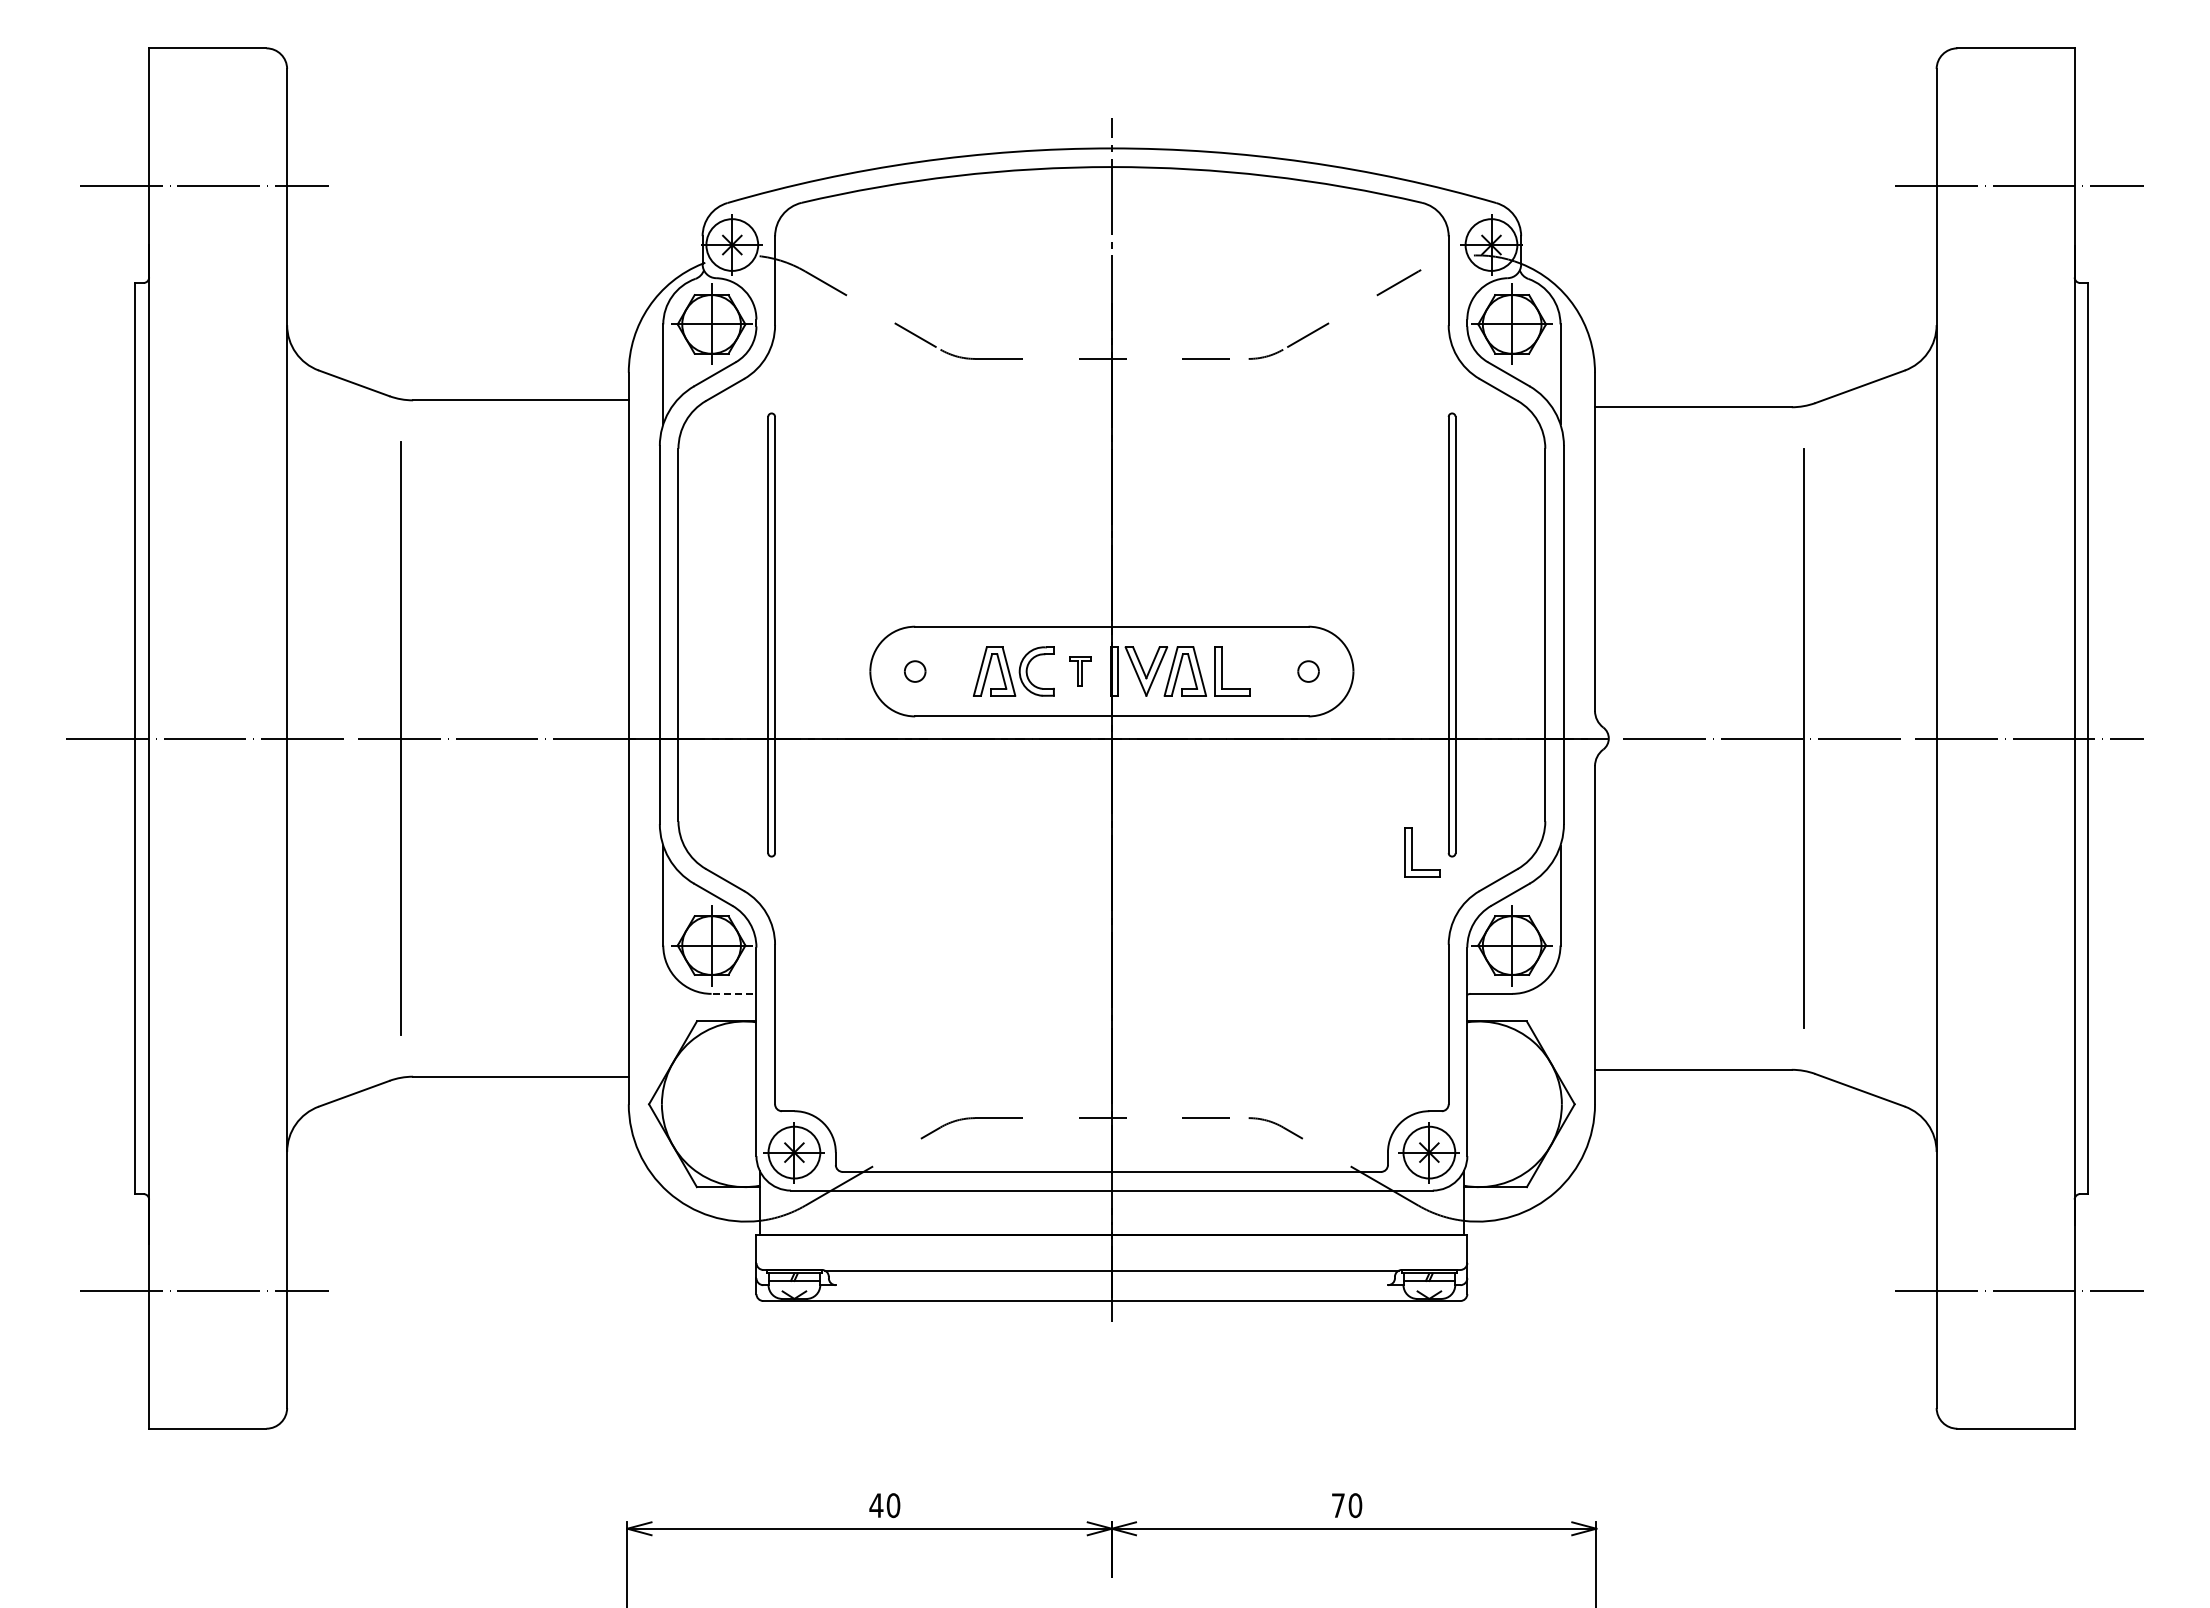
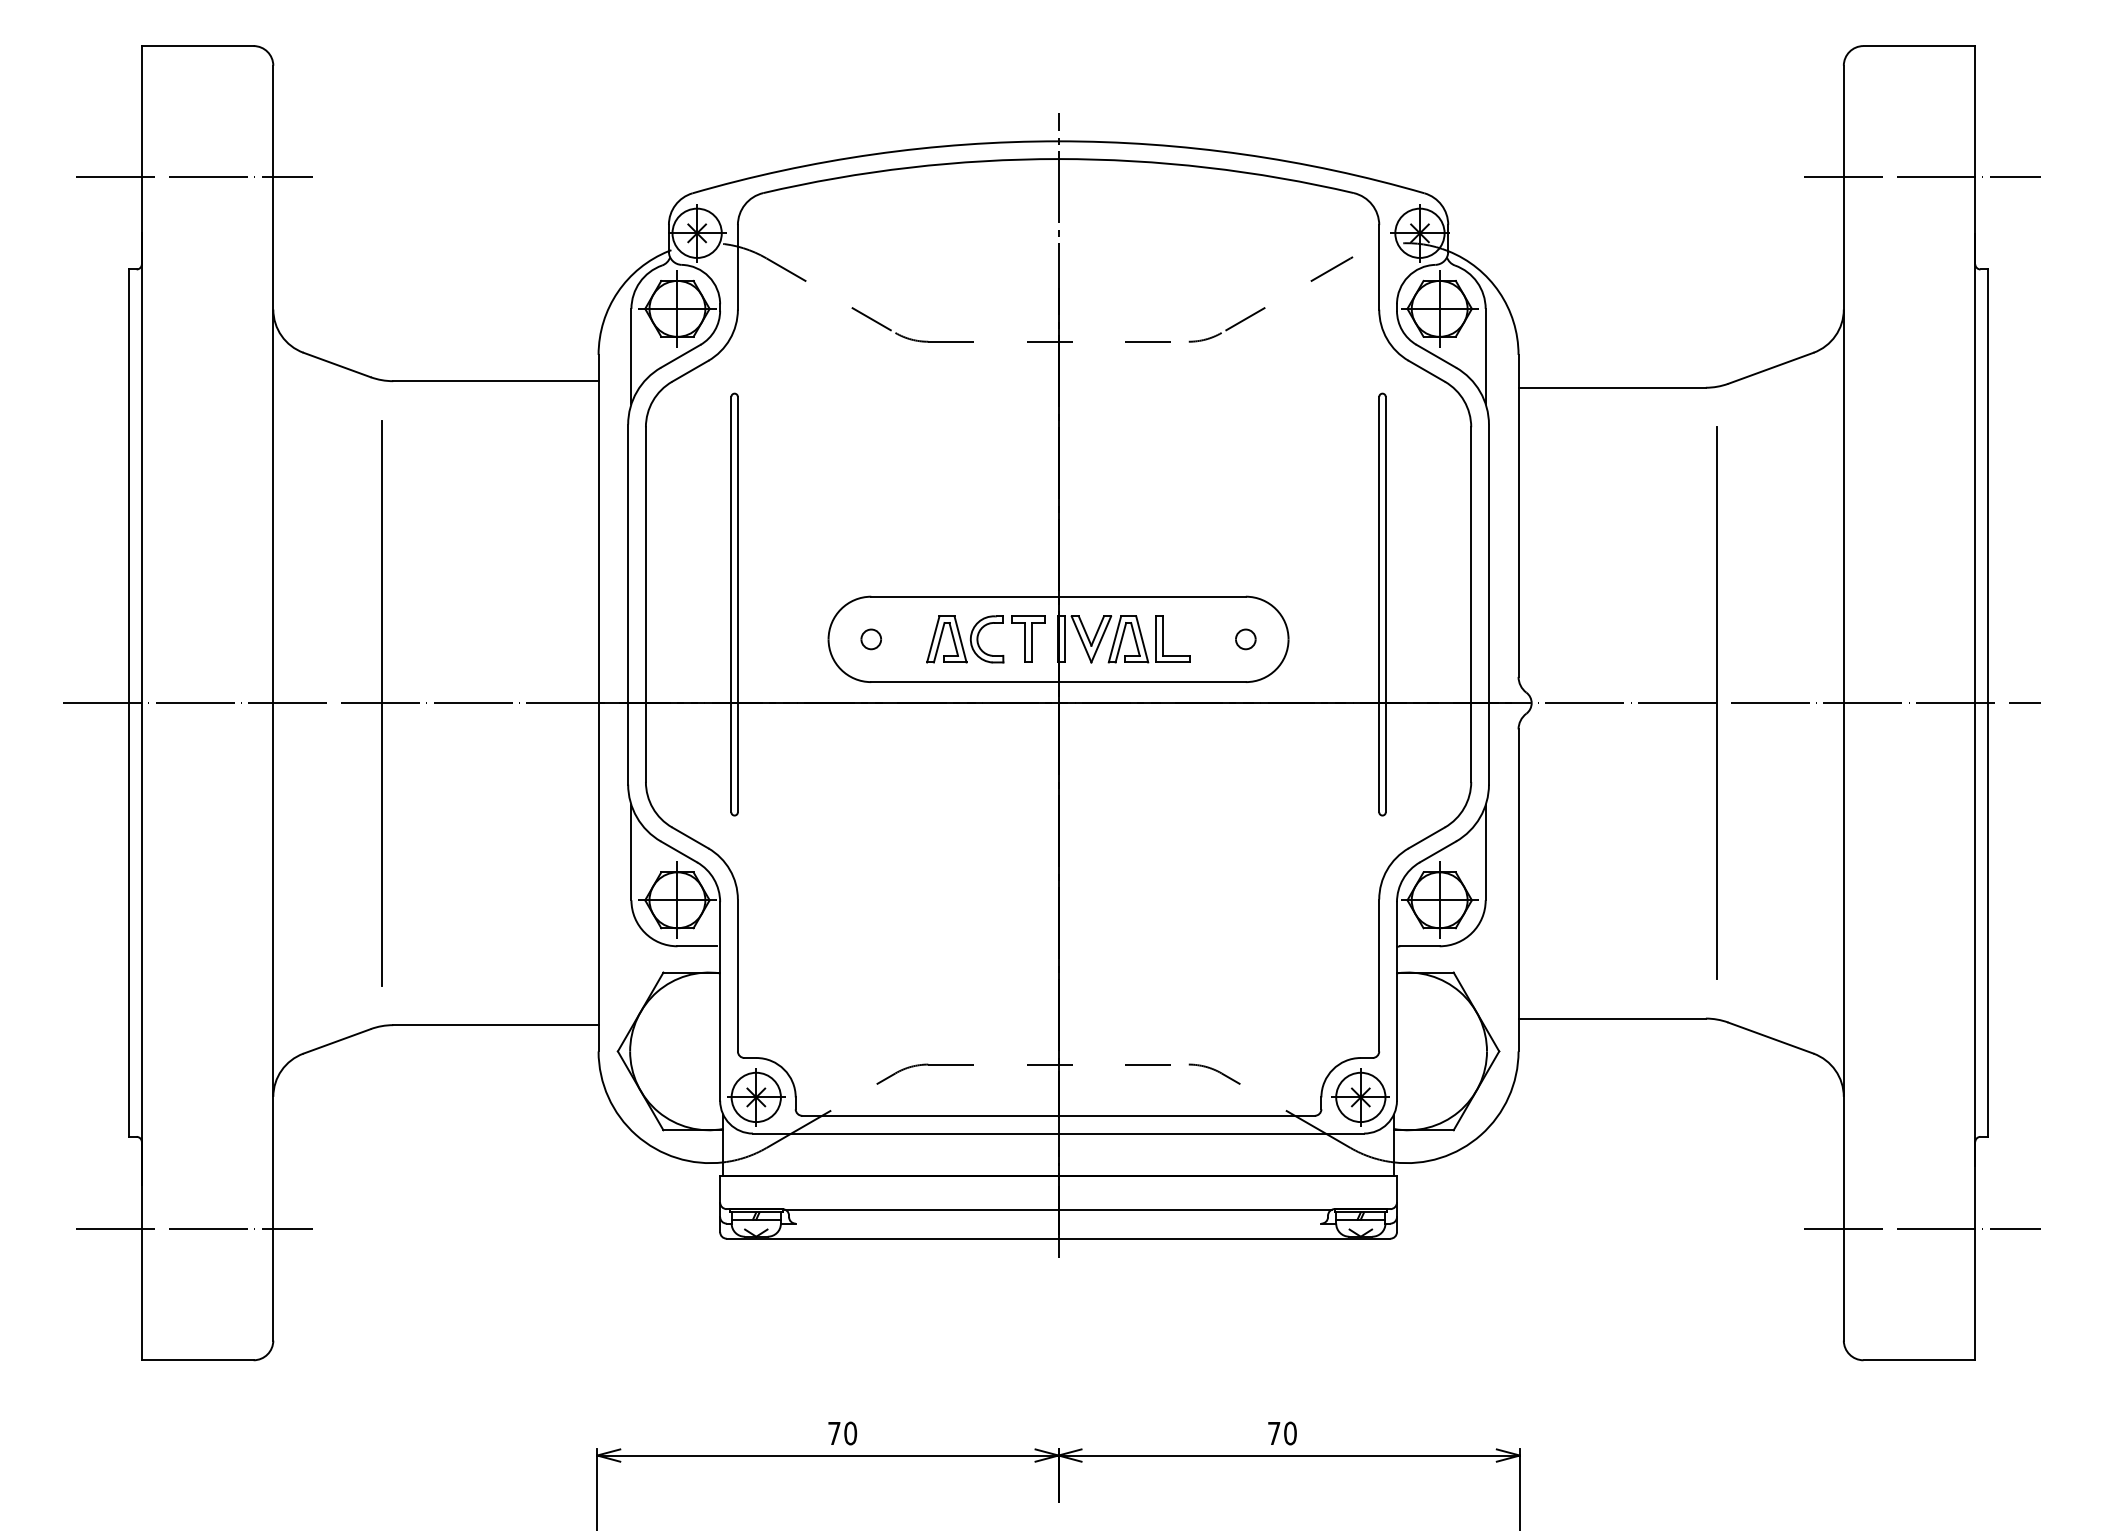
part: (1080, 671) -> (1028, 639), size x1.67
part: (1412, 852) -> (1344, 811), removed
line: (732, 993) -> (697, 945), dashed -> solid
text: (876, 1505) -> (834, 1433), 40 -> 70

